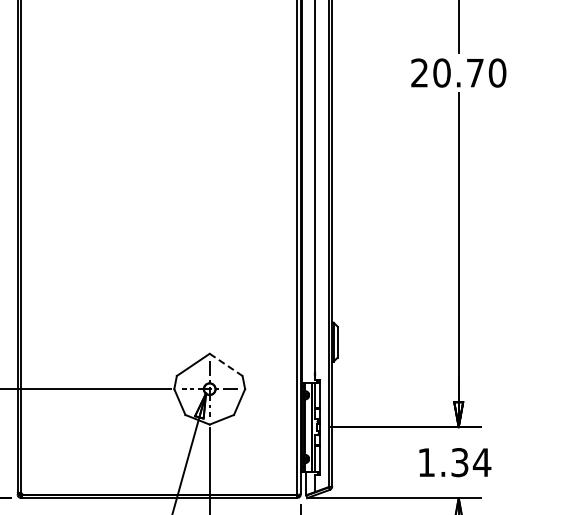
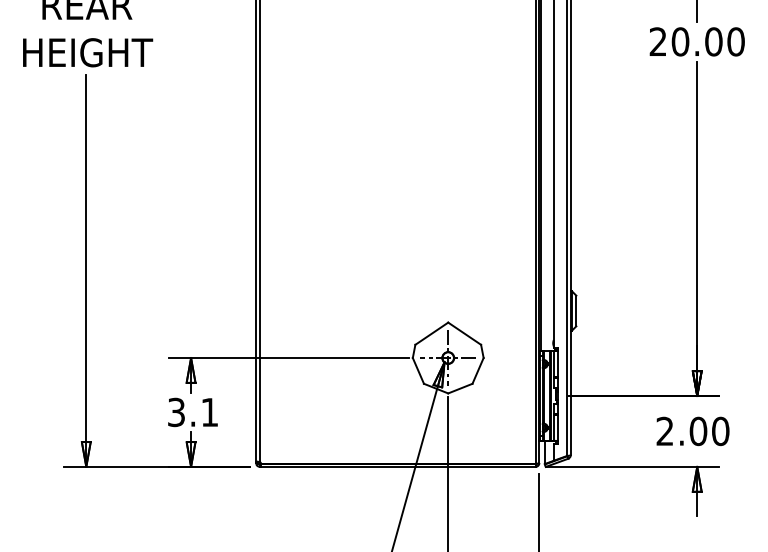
text: (474, 72) -> (713, 41), 20.70 -> 20.00
line: (225, 364) -> (464, 333), dashed -> solid
text: (453, 462) -> (692, 431), 1.34 -> 2.00

